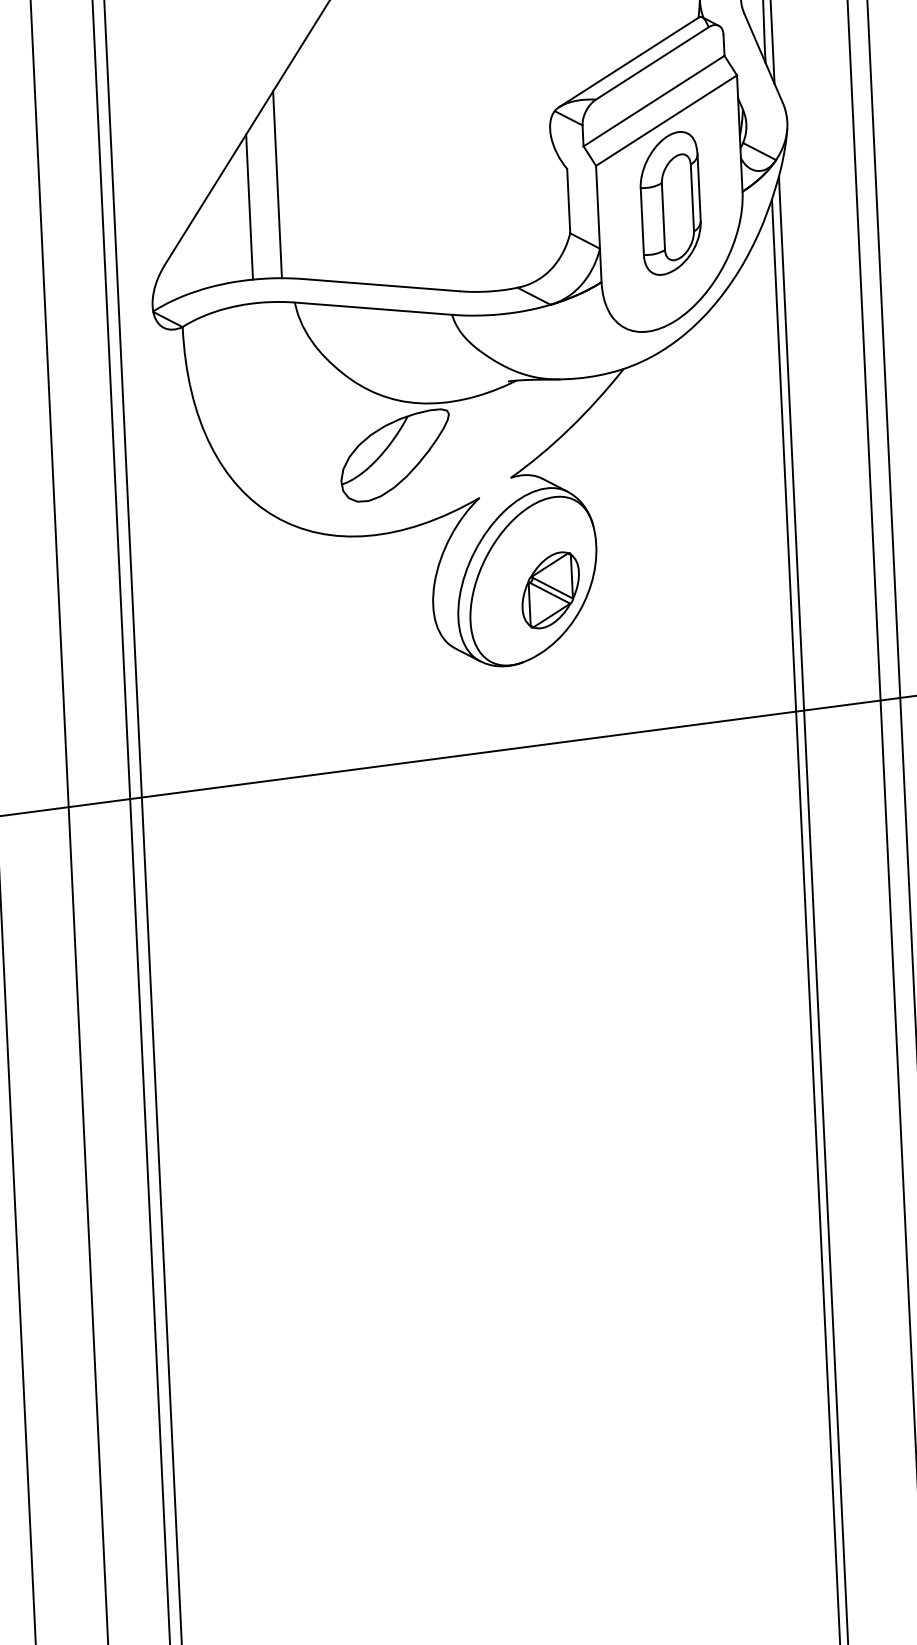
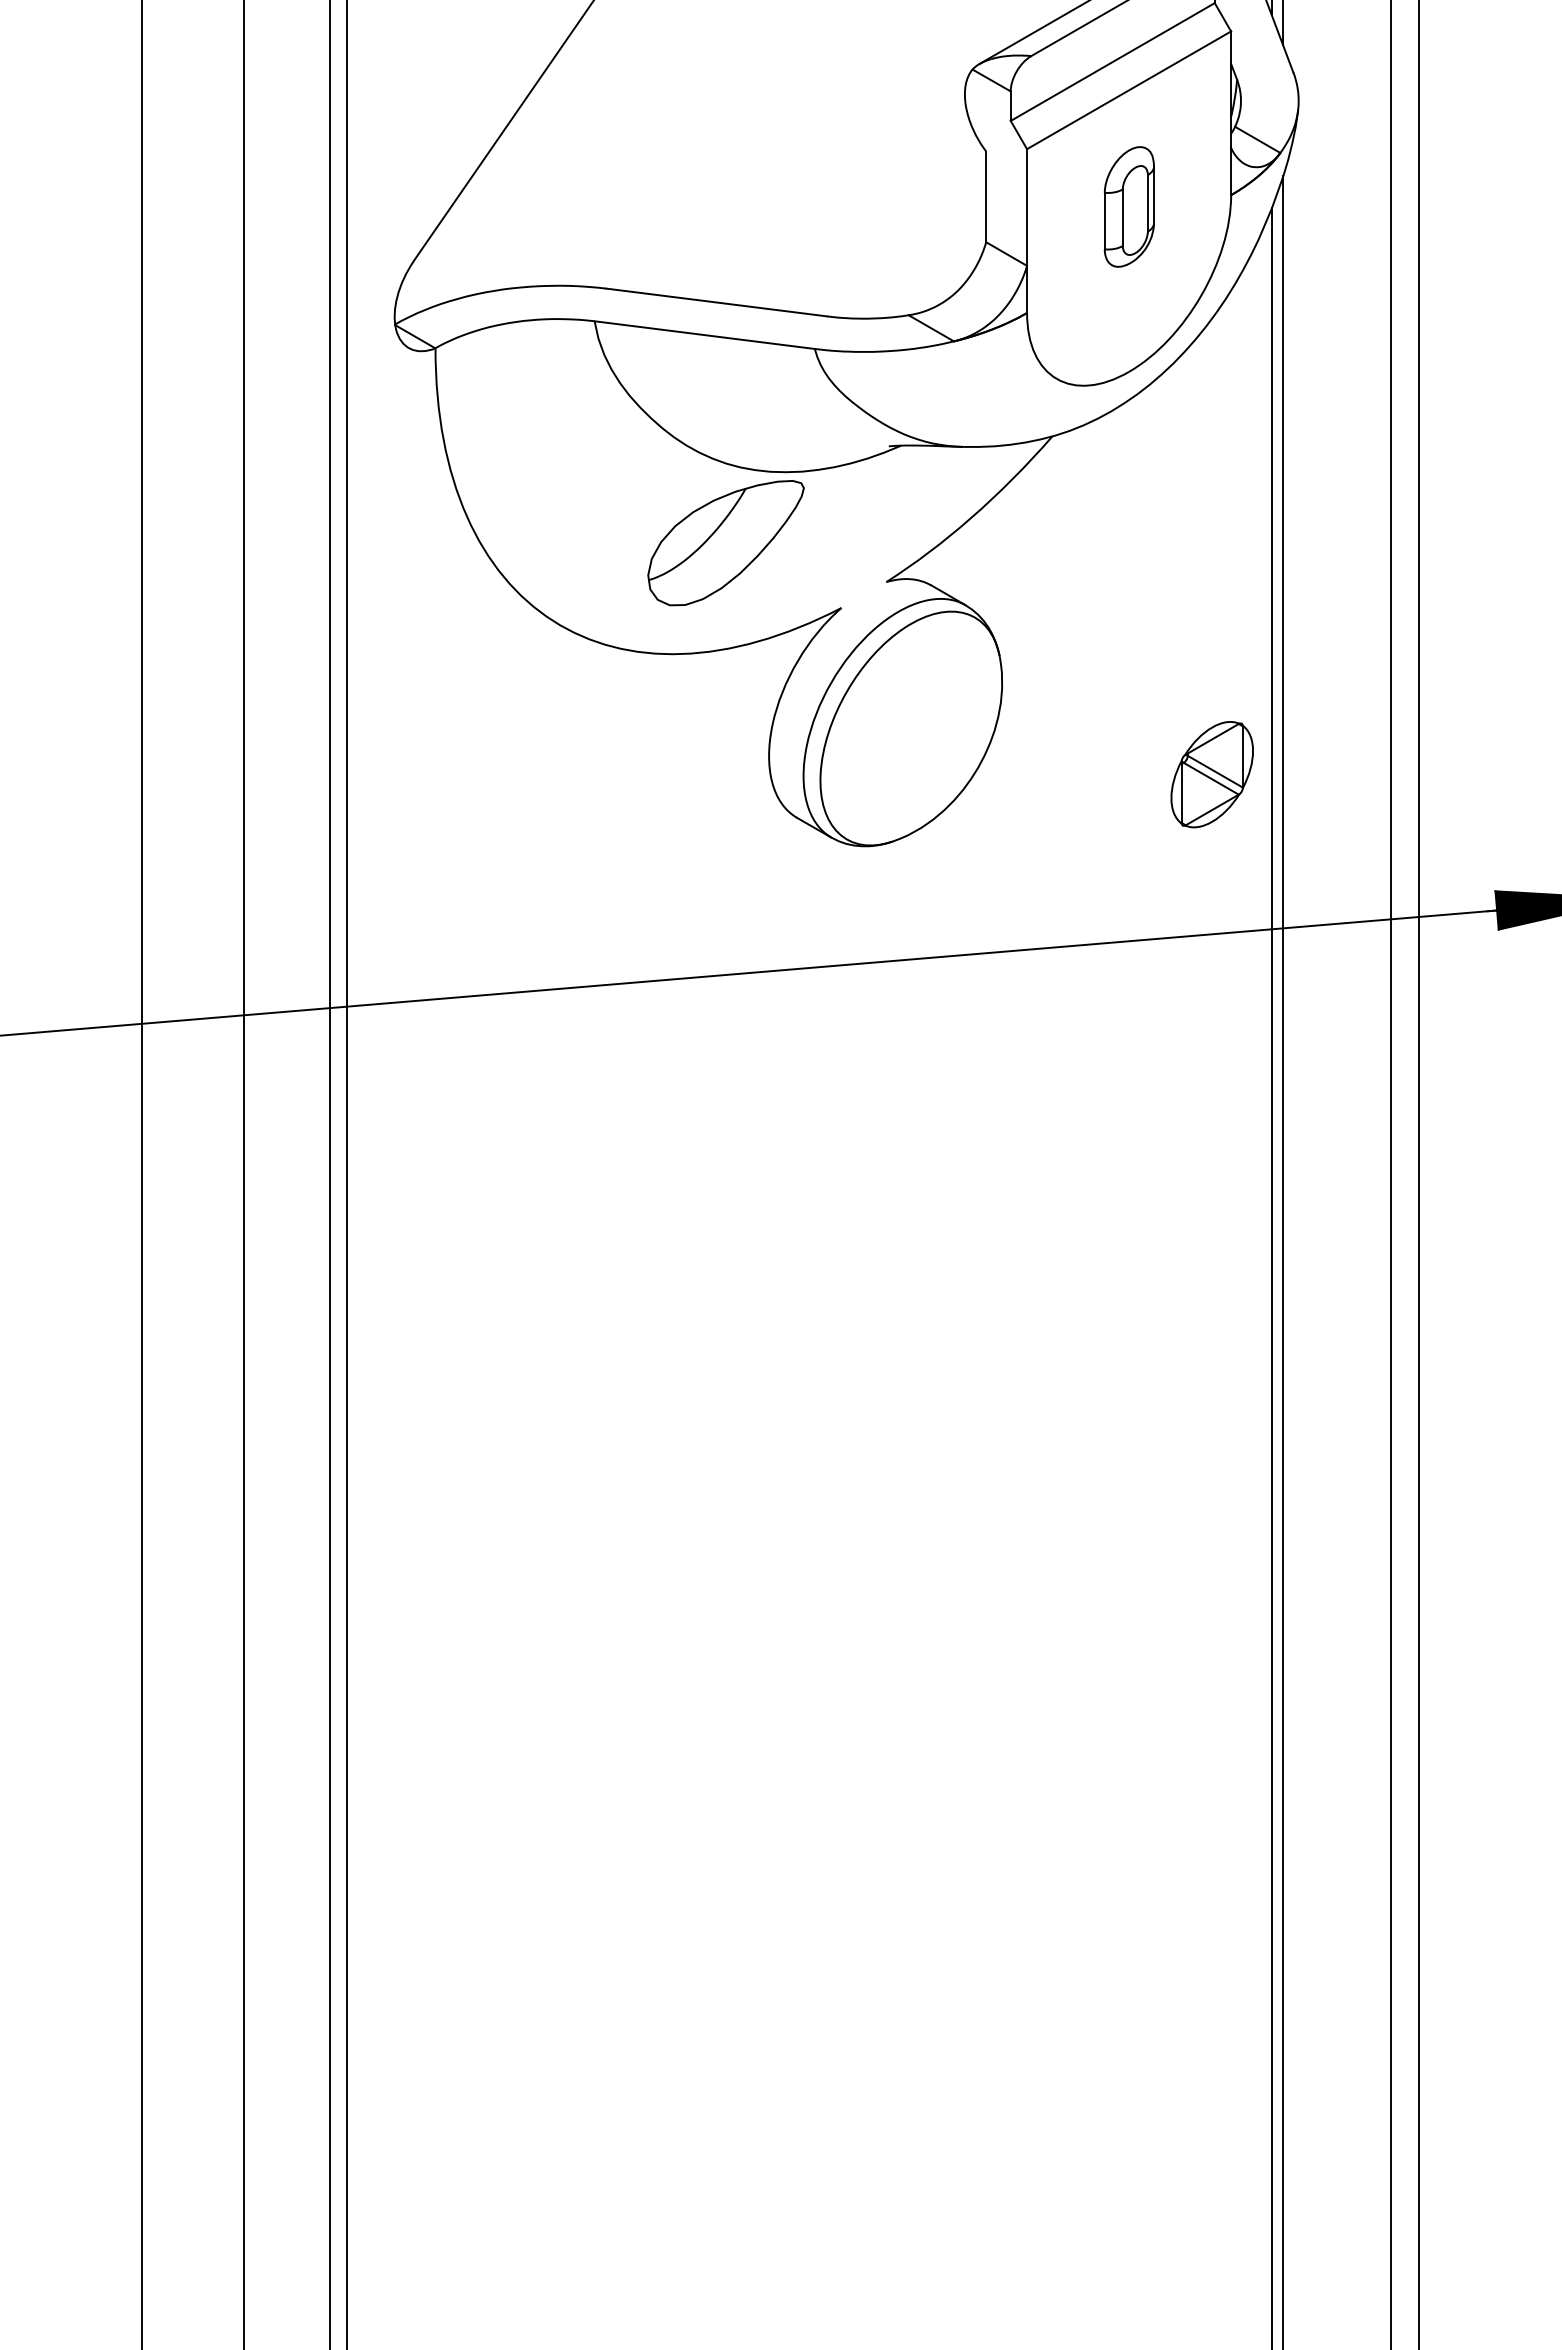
line: (277, 184) -> (578, 154), removed
part: (670, 203) -> (1129, 206), size x0.6
line: (249, 207) -> (537, 184), removed
part: (550, 590) -> (1211, 774), moved

